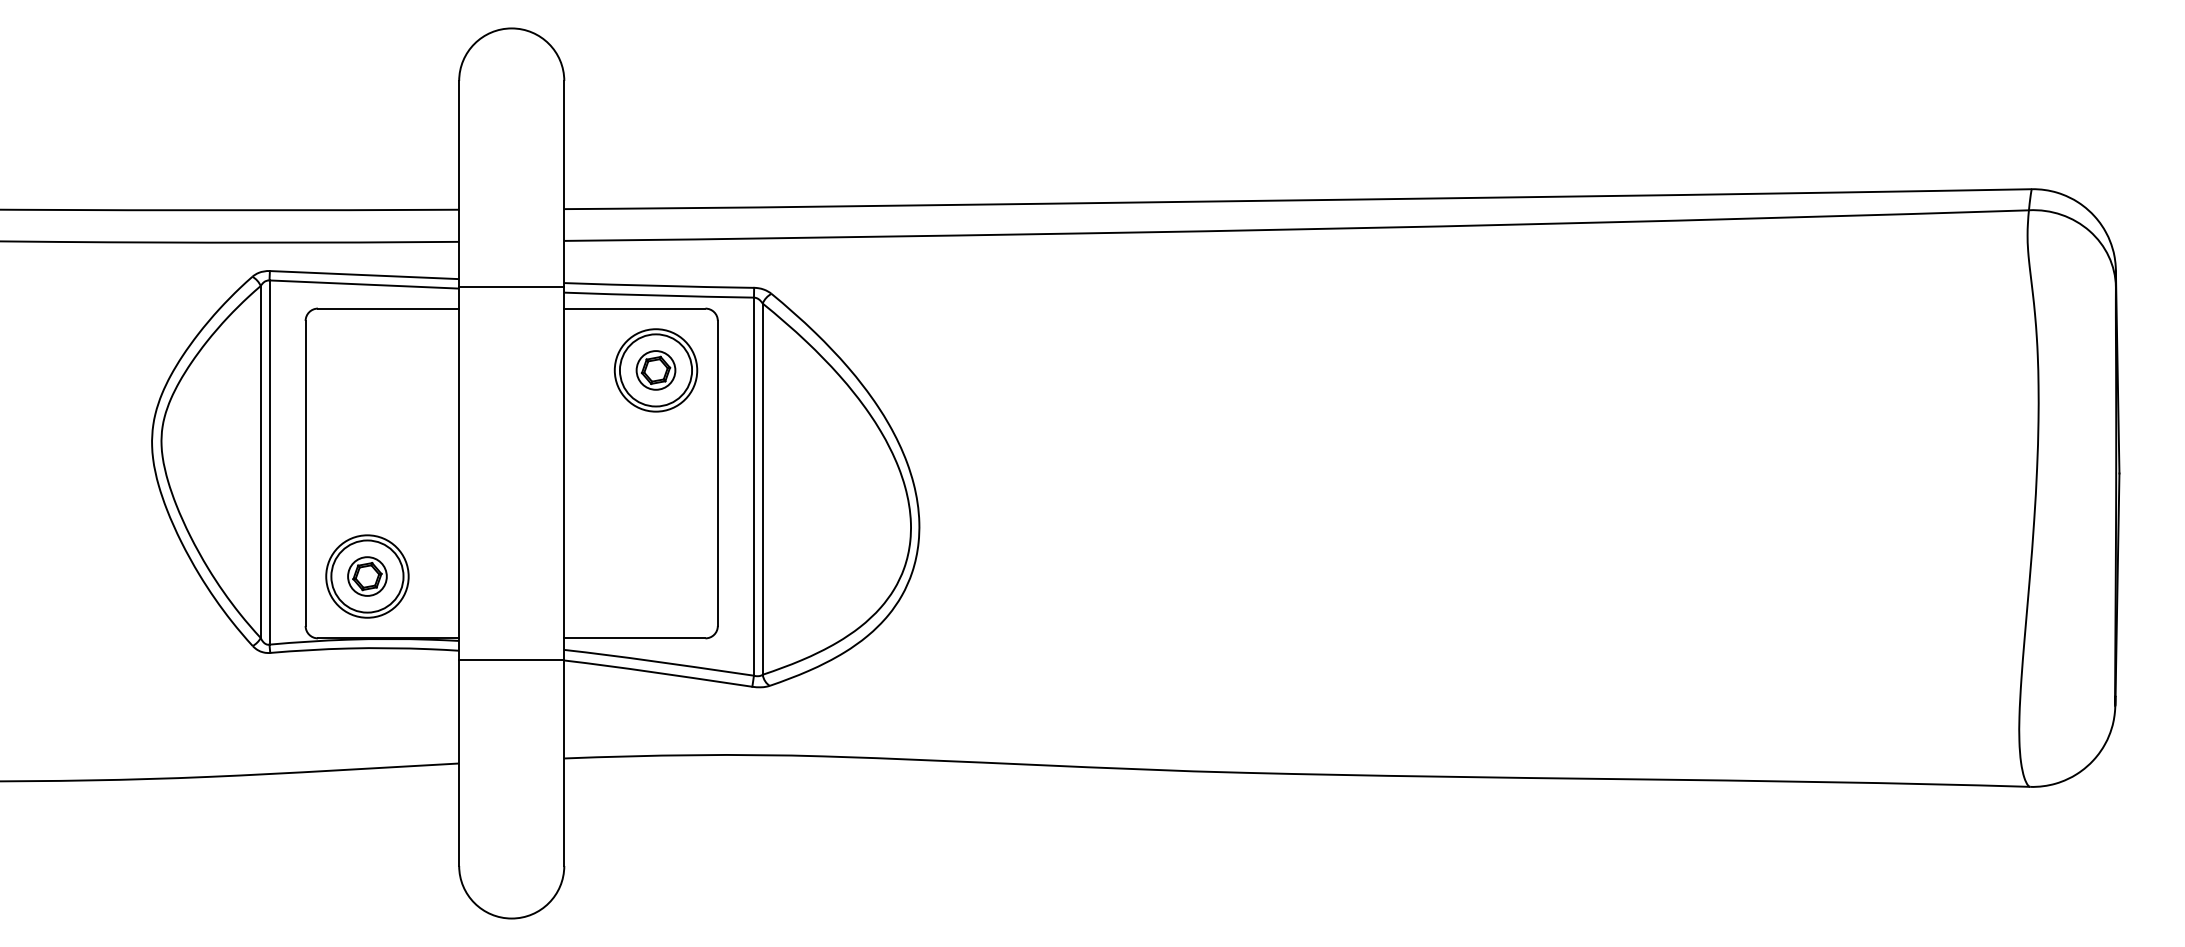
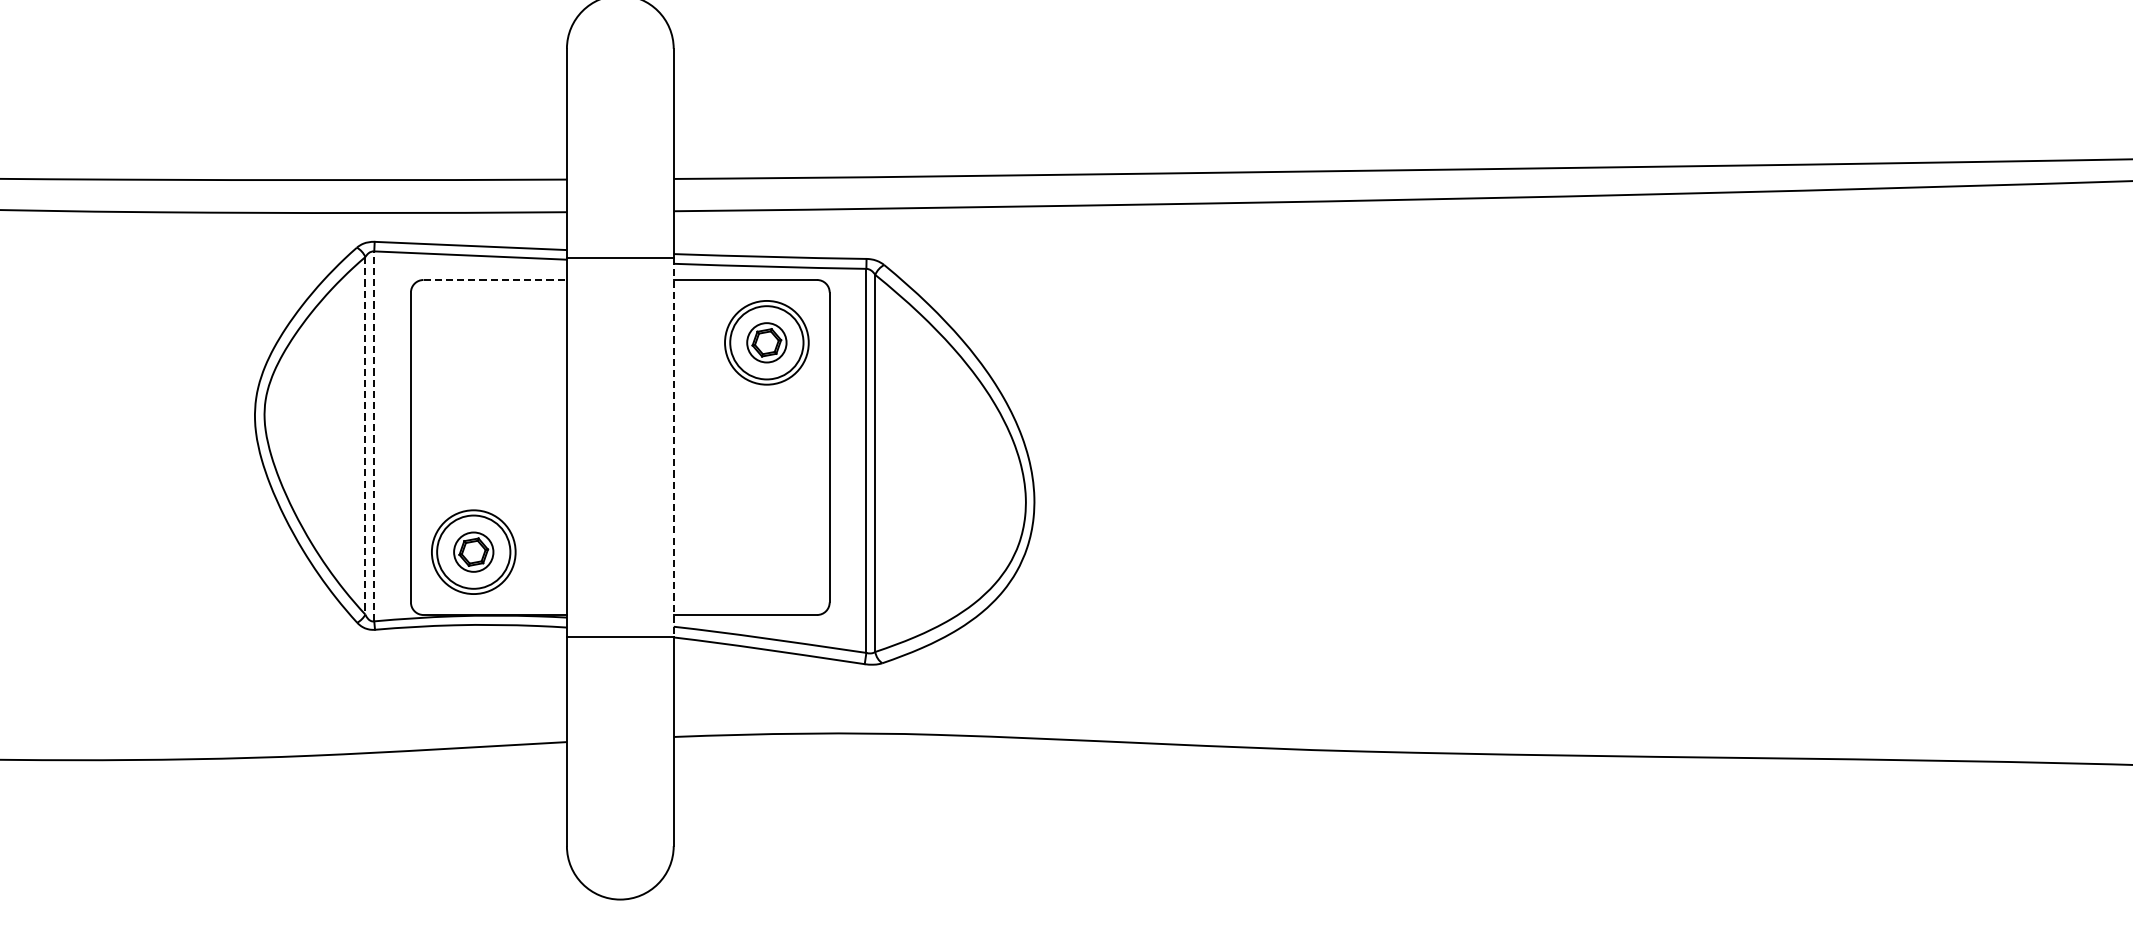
line: (388, 308) -> (495, 279), solid -> dashed
line: (260, 462) -> (365, 436), solid -> dashed
line: (269, 462) -> (374, 436), solid -> dashed
line: (564, 473) -> (673, 447), solid -> dashed

